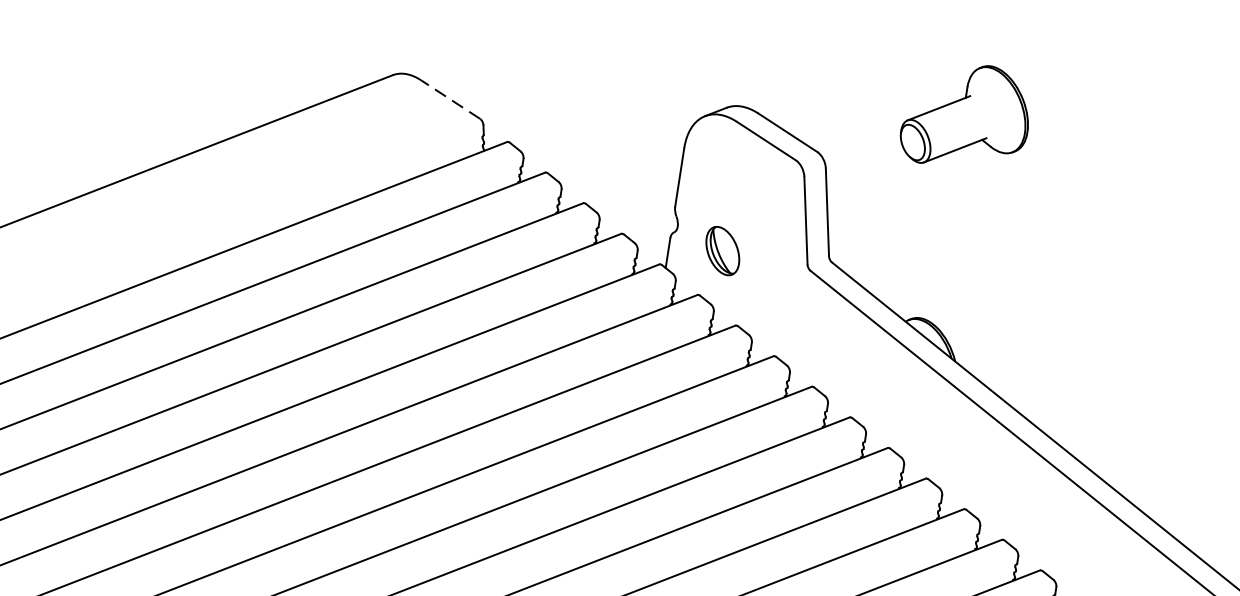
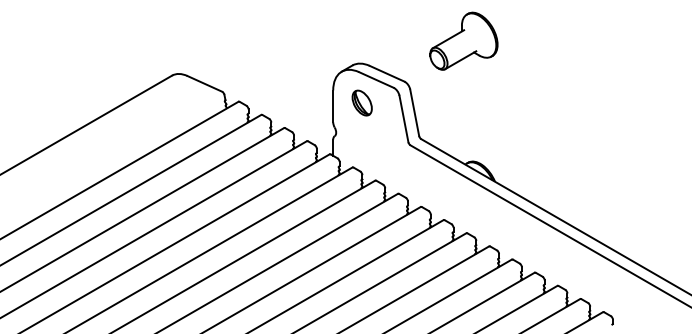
line: (450, 98) -> (204, 83), dashed -> solid
part: (966, 114) -> (463, 40), moved
part: (721, 249) -> (361, 102), moved

